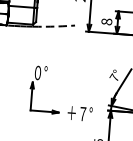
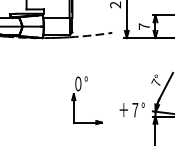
text: (106, 21) -> (143, 26), 8 -> 7
text: (79, 113) -> (131, 109), moved

